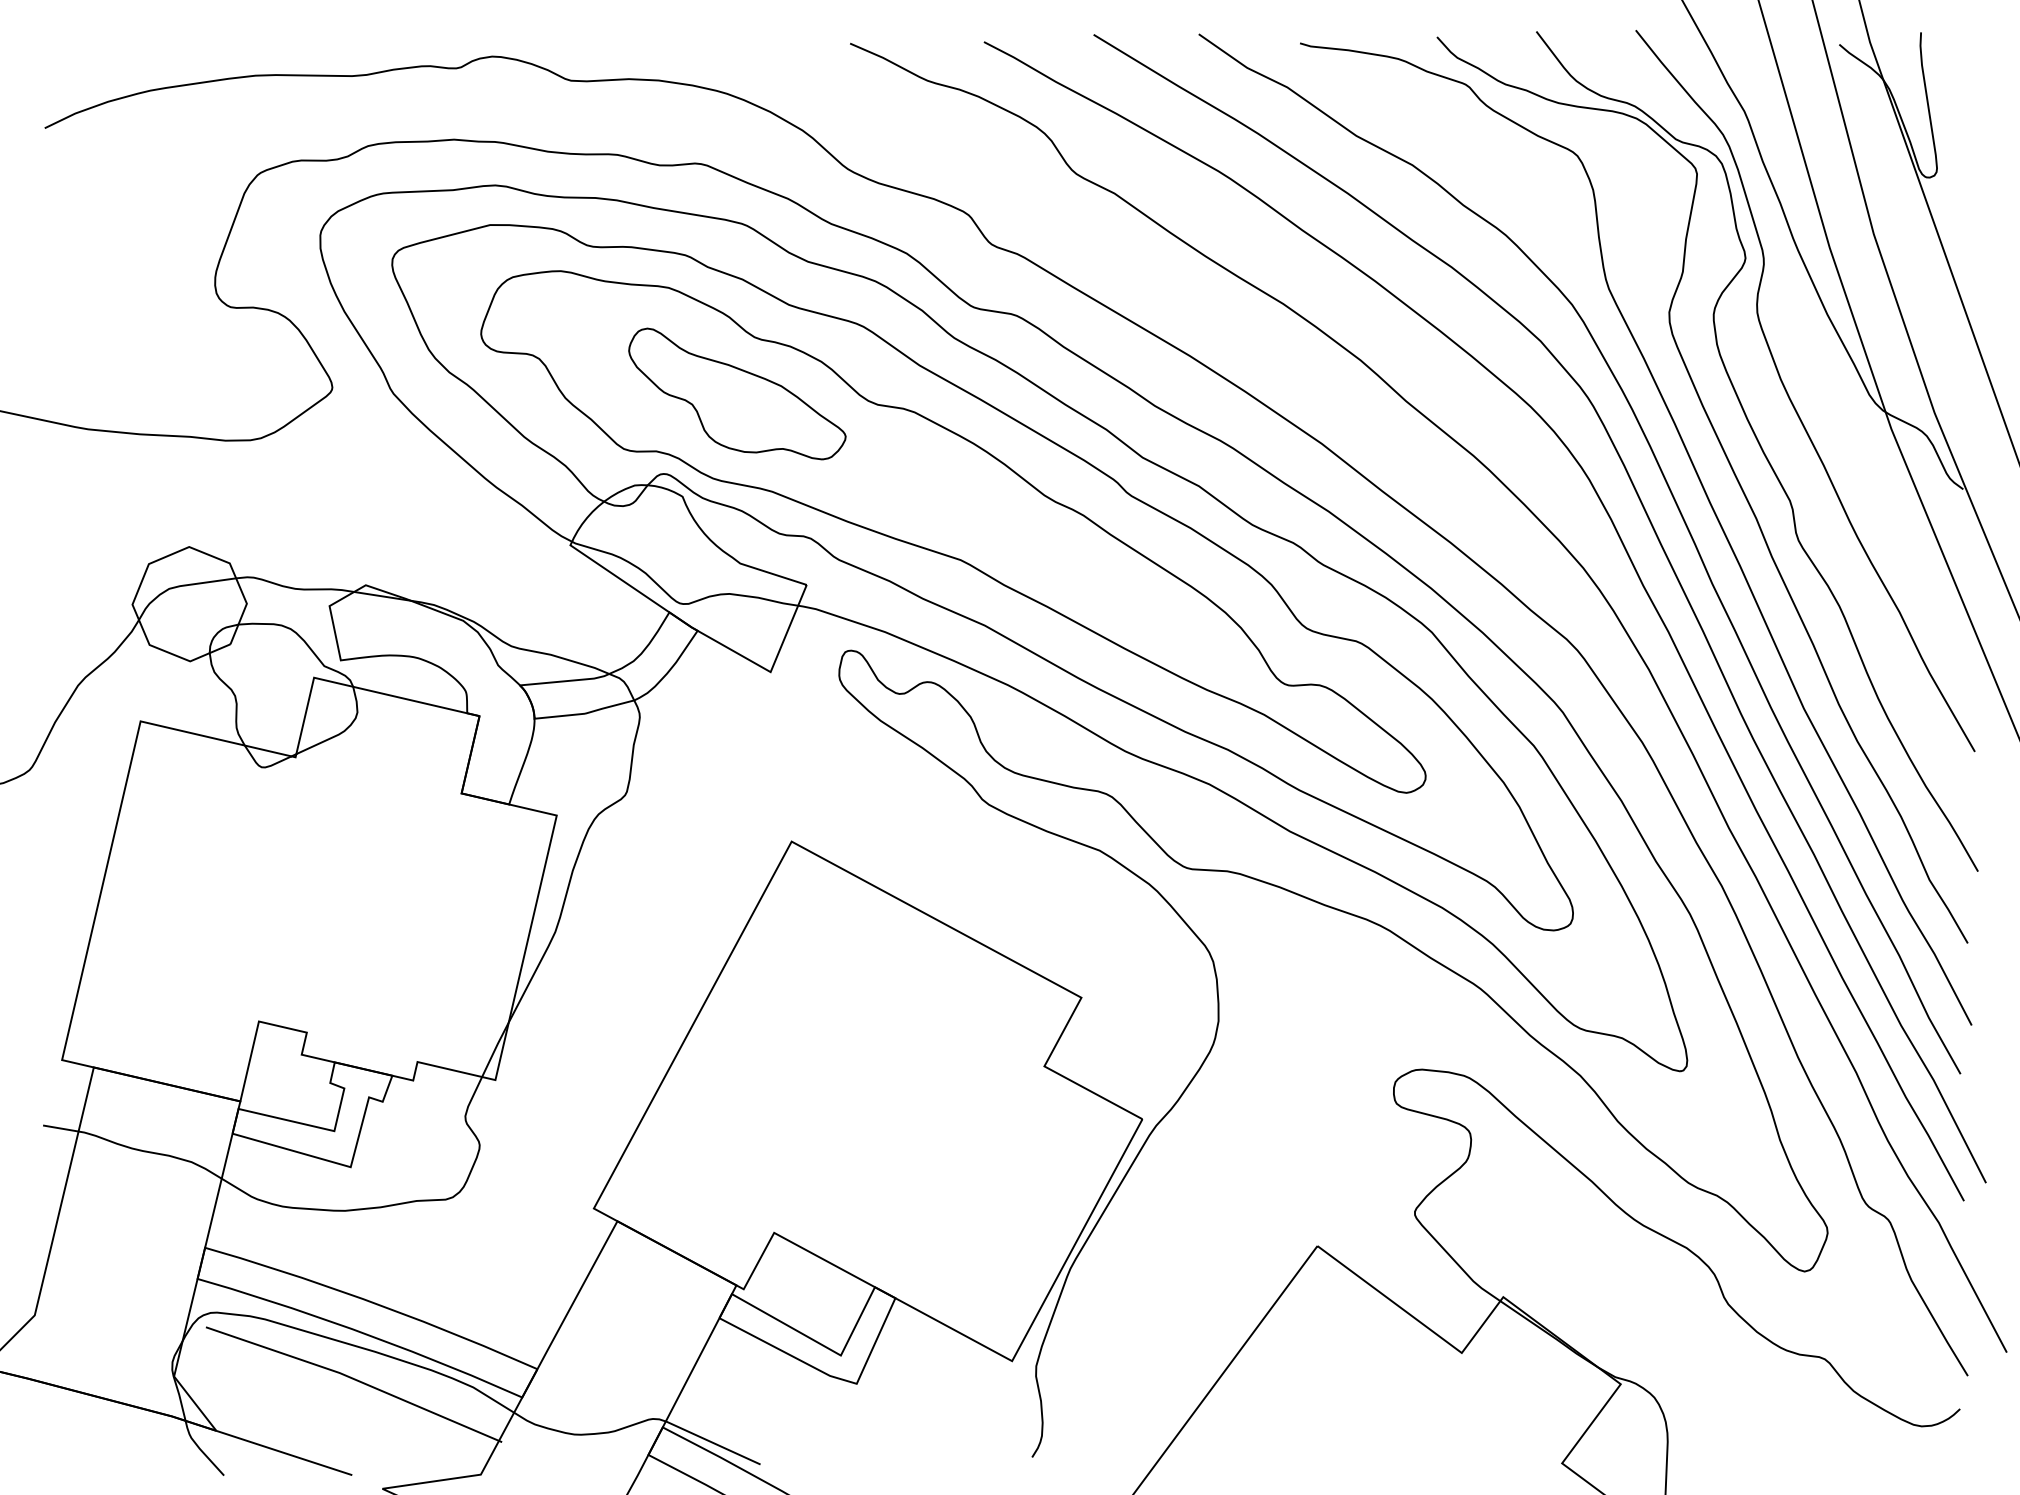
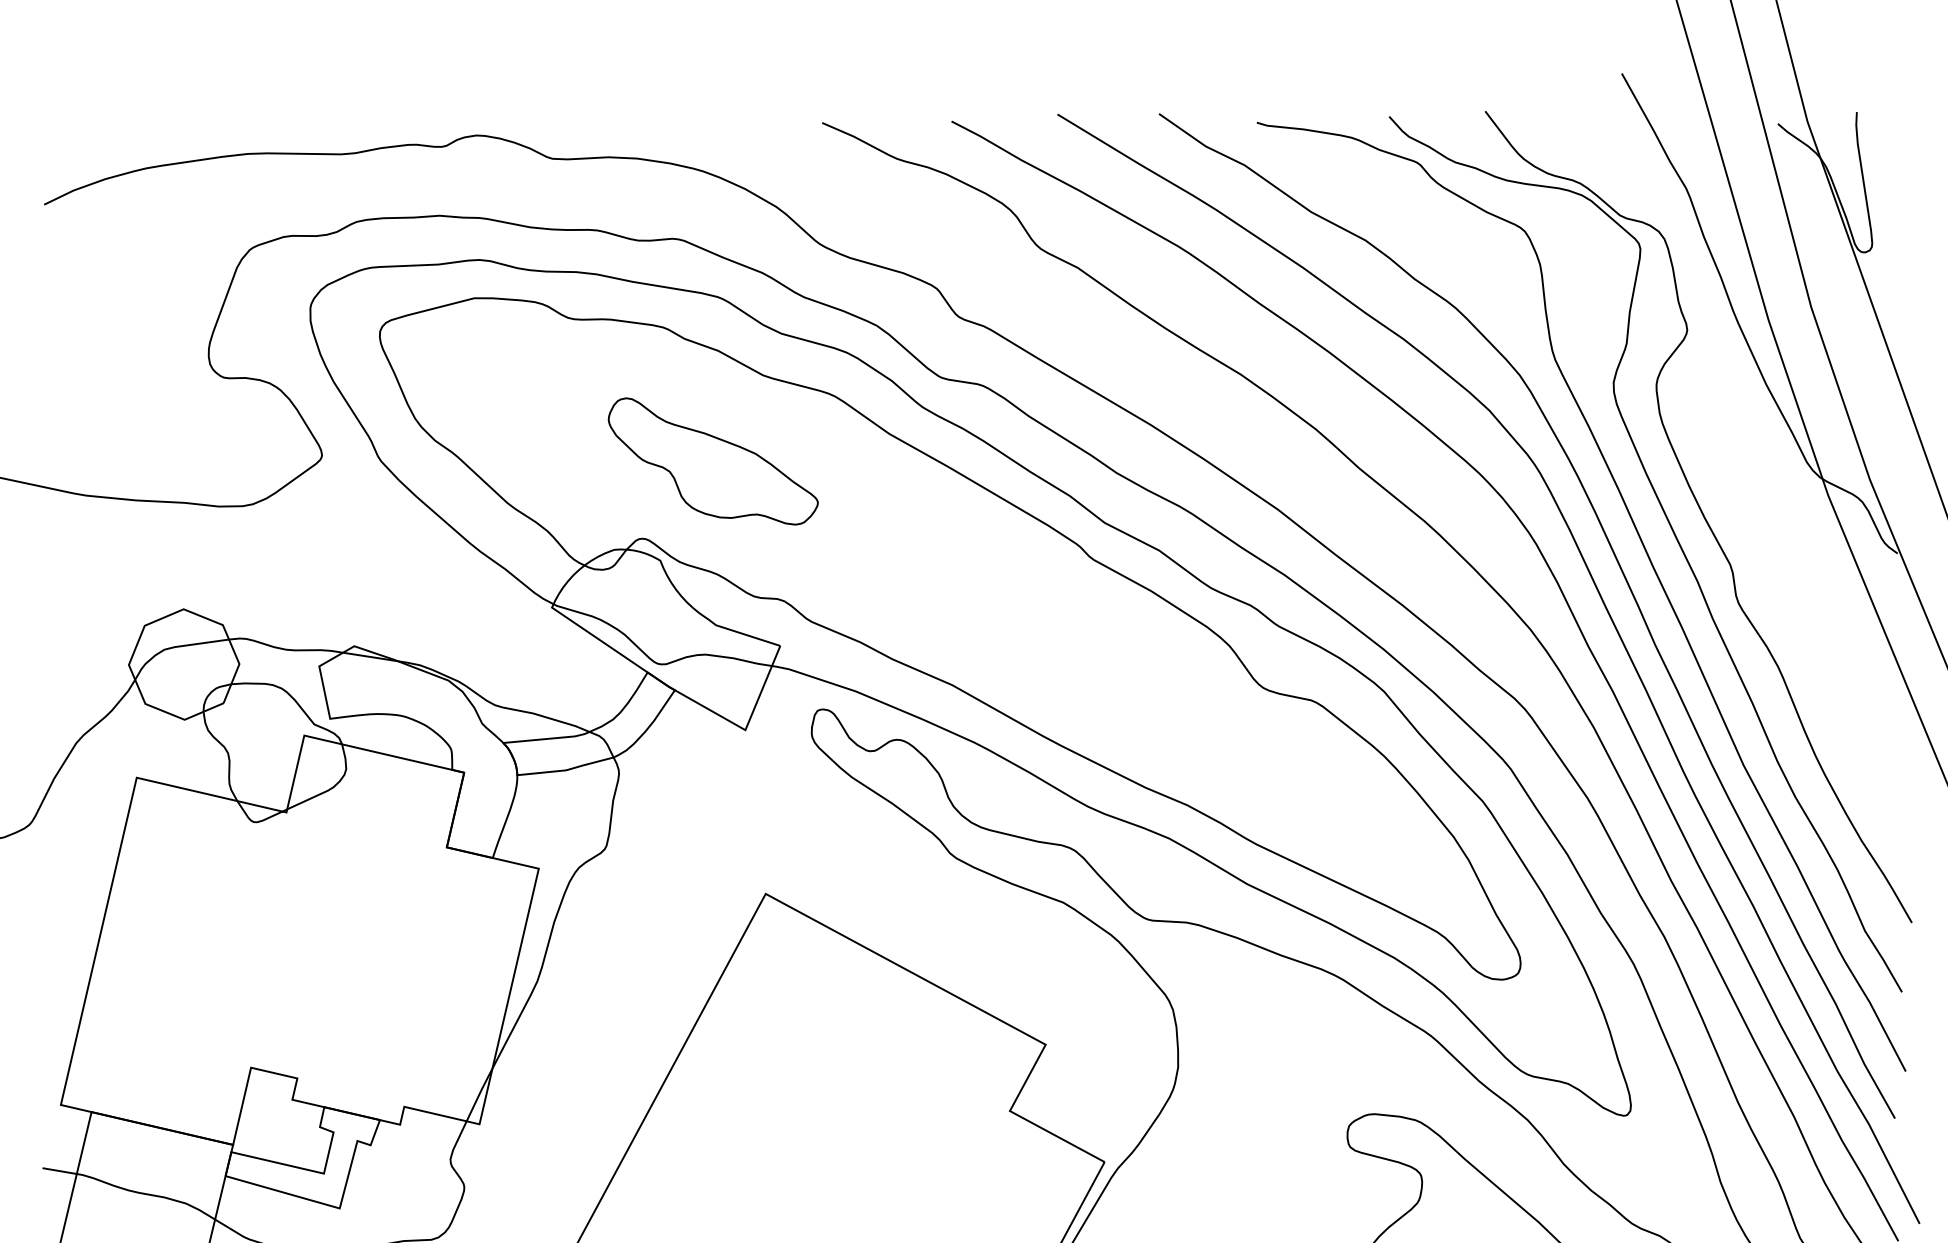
curve: (1791, 399) -> (1731, 466), removed
part: (953, 531) -> (922, 594), removed

